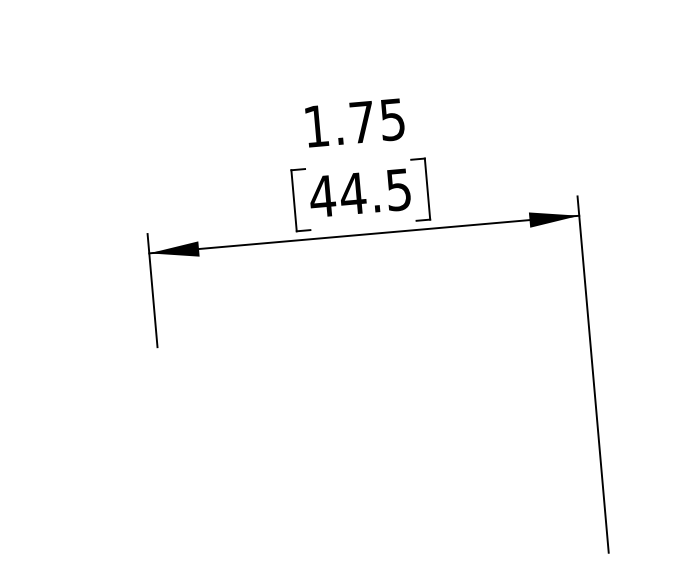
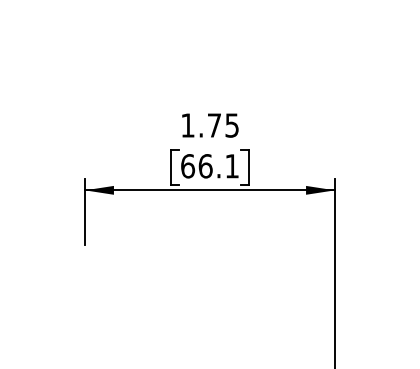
text: (359, 193) -> (209, 166), 44.5 -> 66.1

